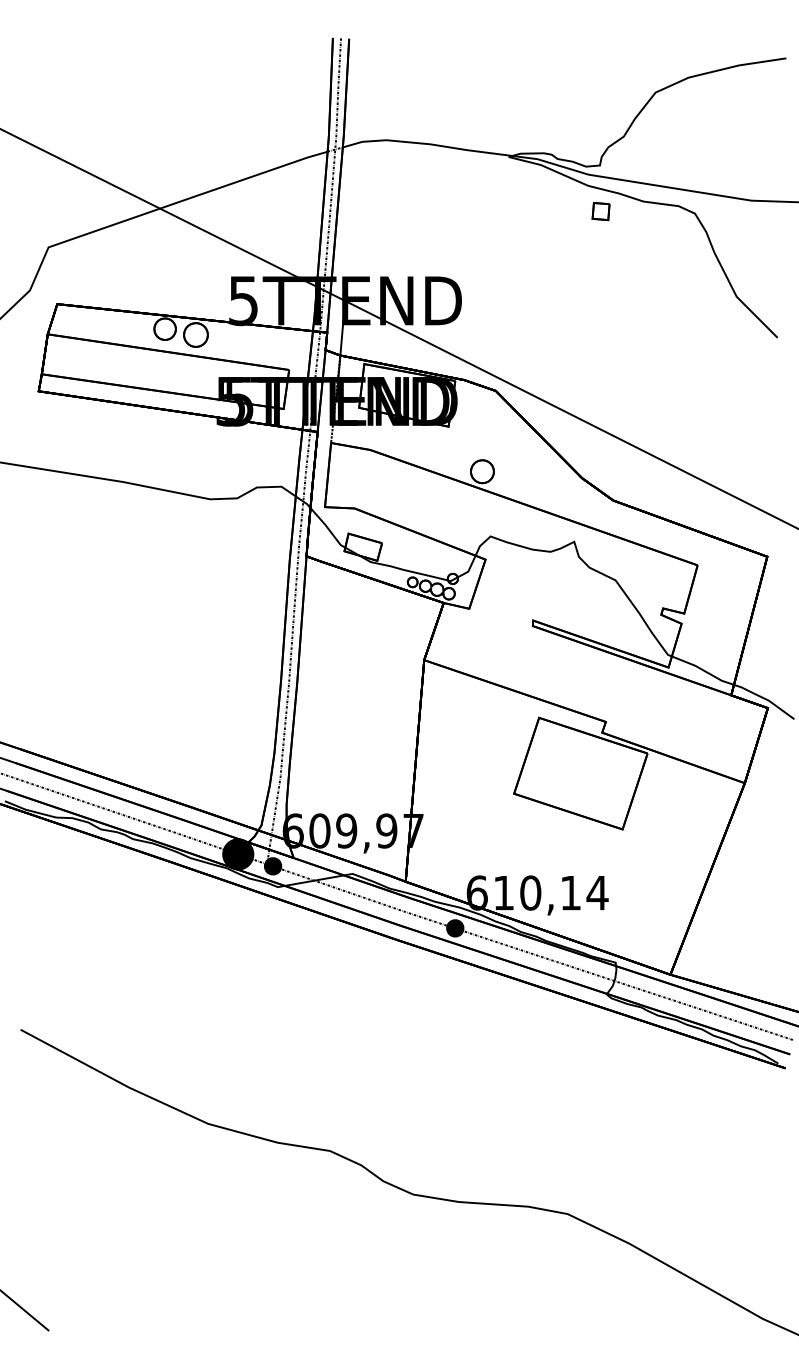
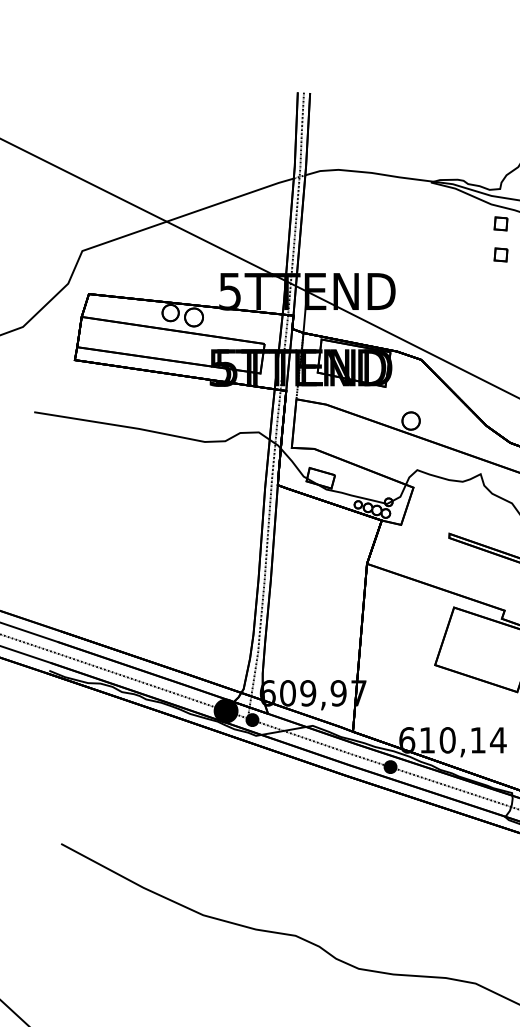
part: (600, 252) -> (500, 254), added

